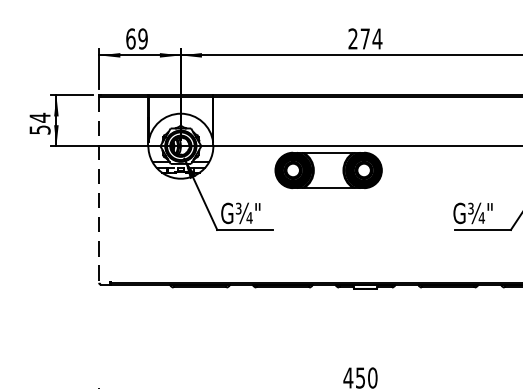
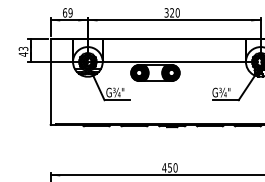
text: (363, 38) -> (171, 12), 274 -> 320
text: (40, 123) -> (23, 51), 54 -> 43
line: (99, 191) -> (50, 82), dashed -> solid

